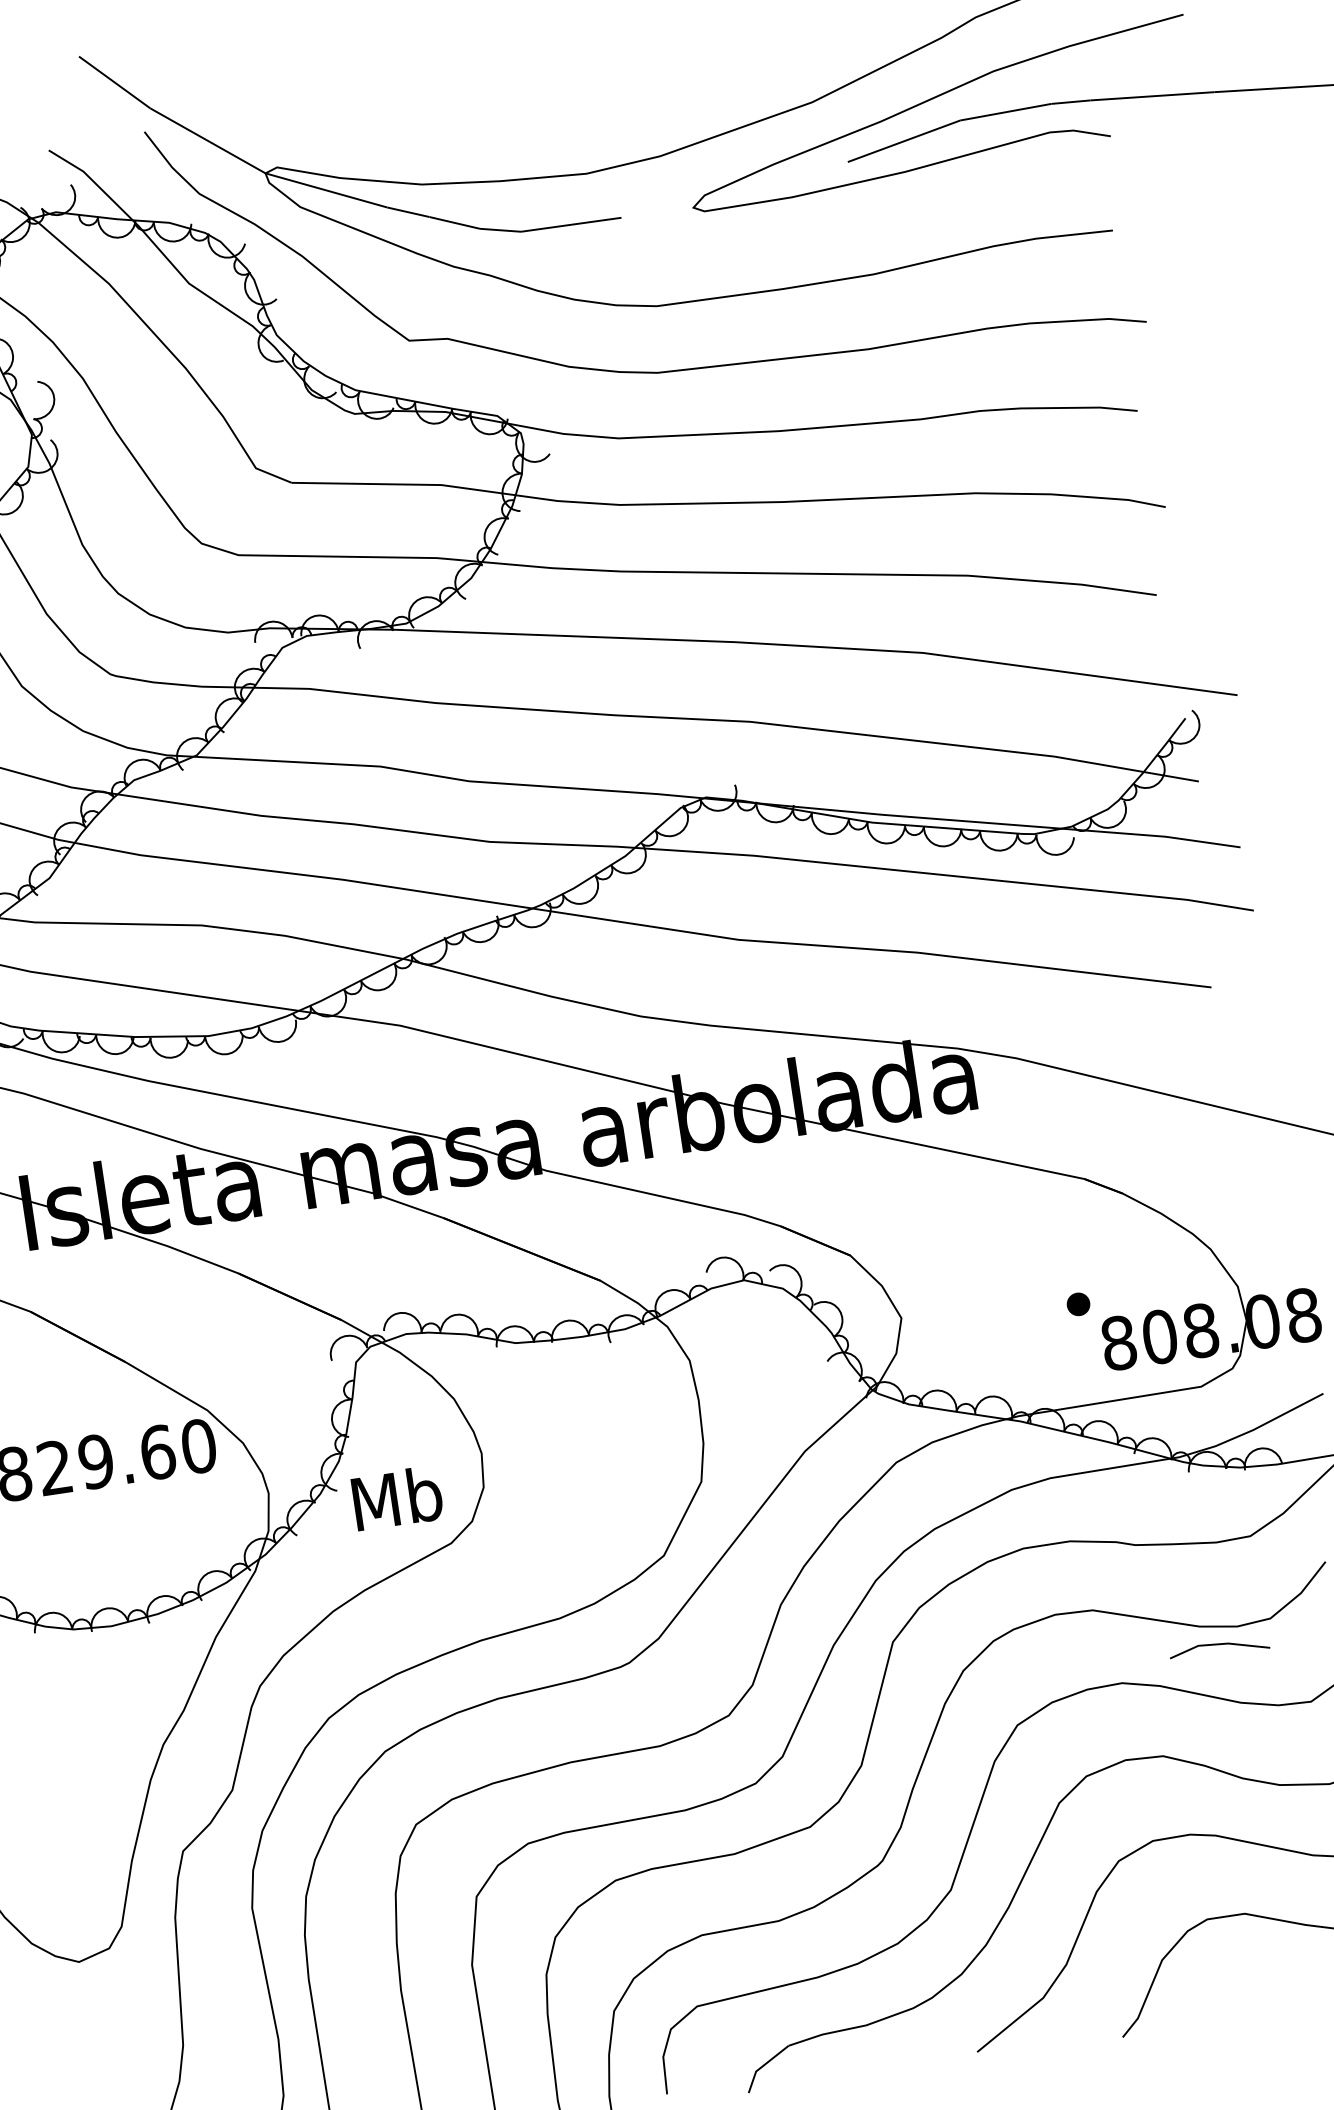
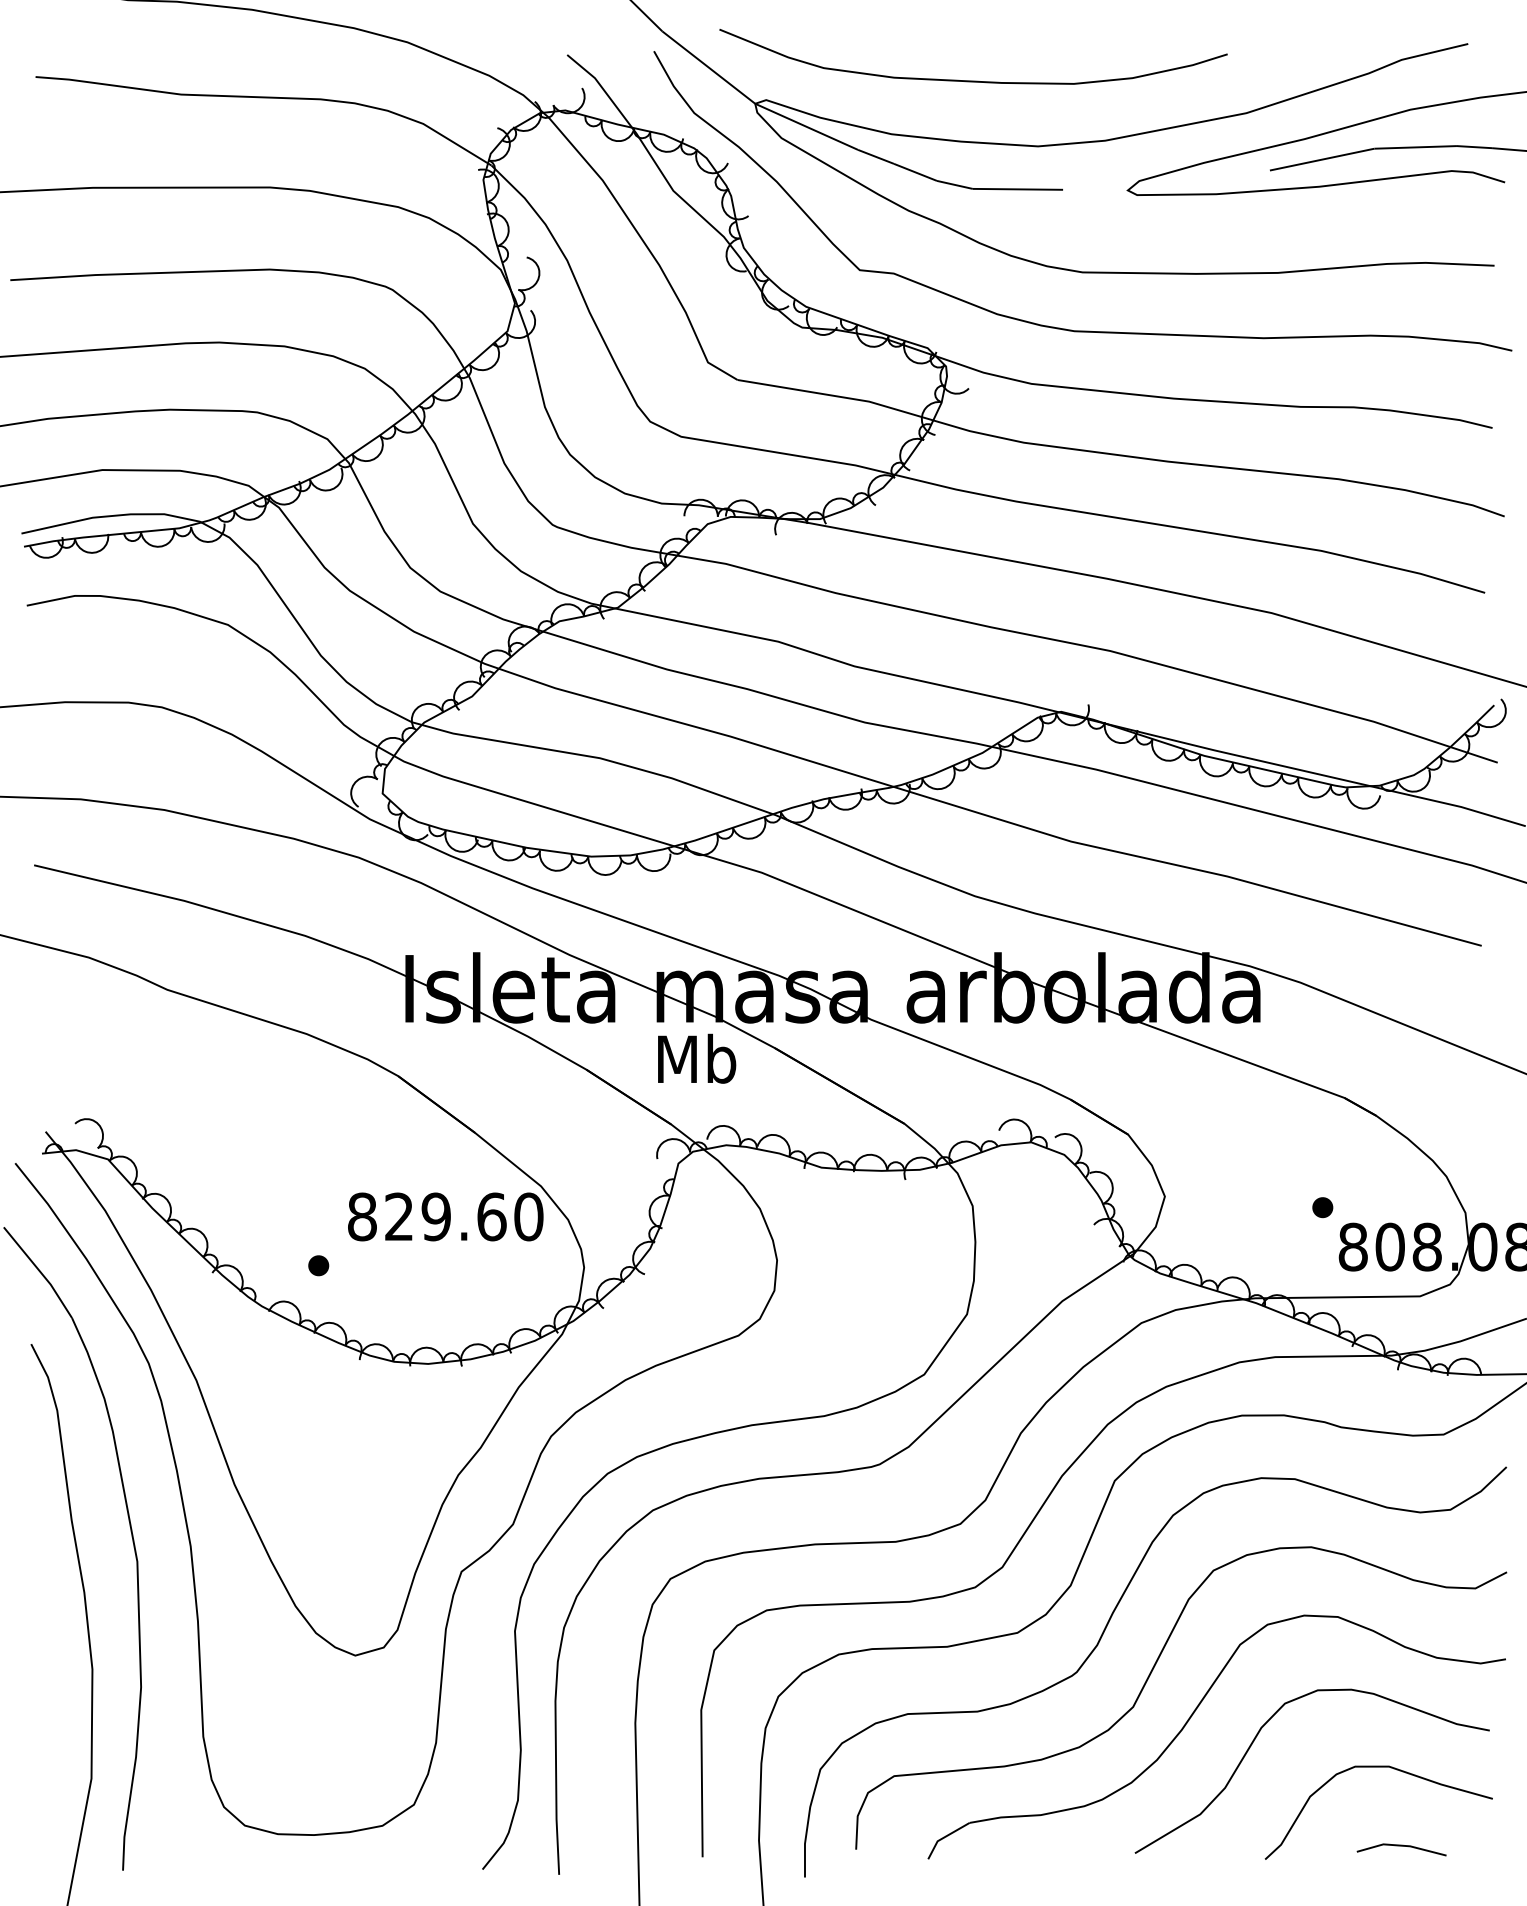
curve: (503, 111) -> (973, 80), added
text: (397, 1497) -> (697, 1058), moved
line: (1218, 1645) -> (1401, 1846), moved

